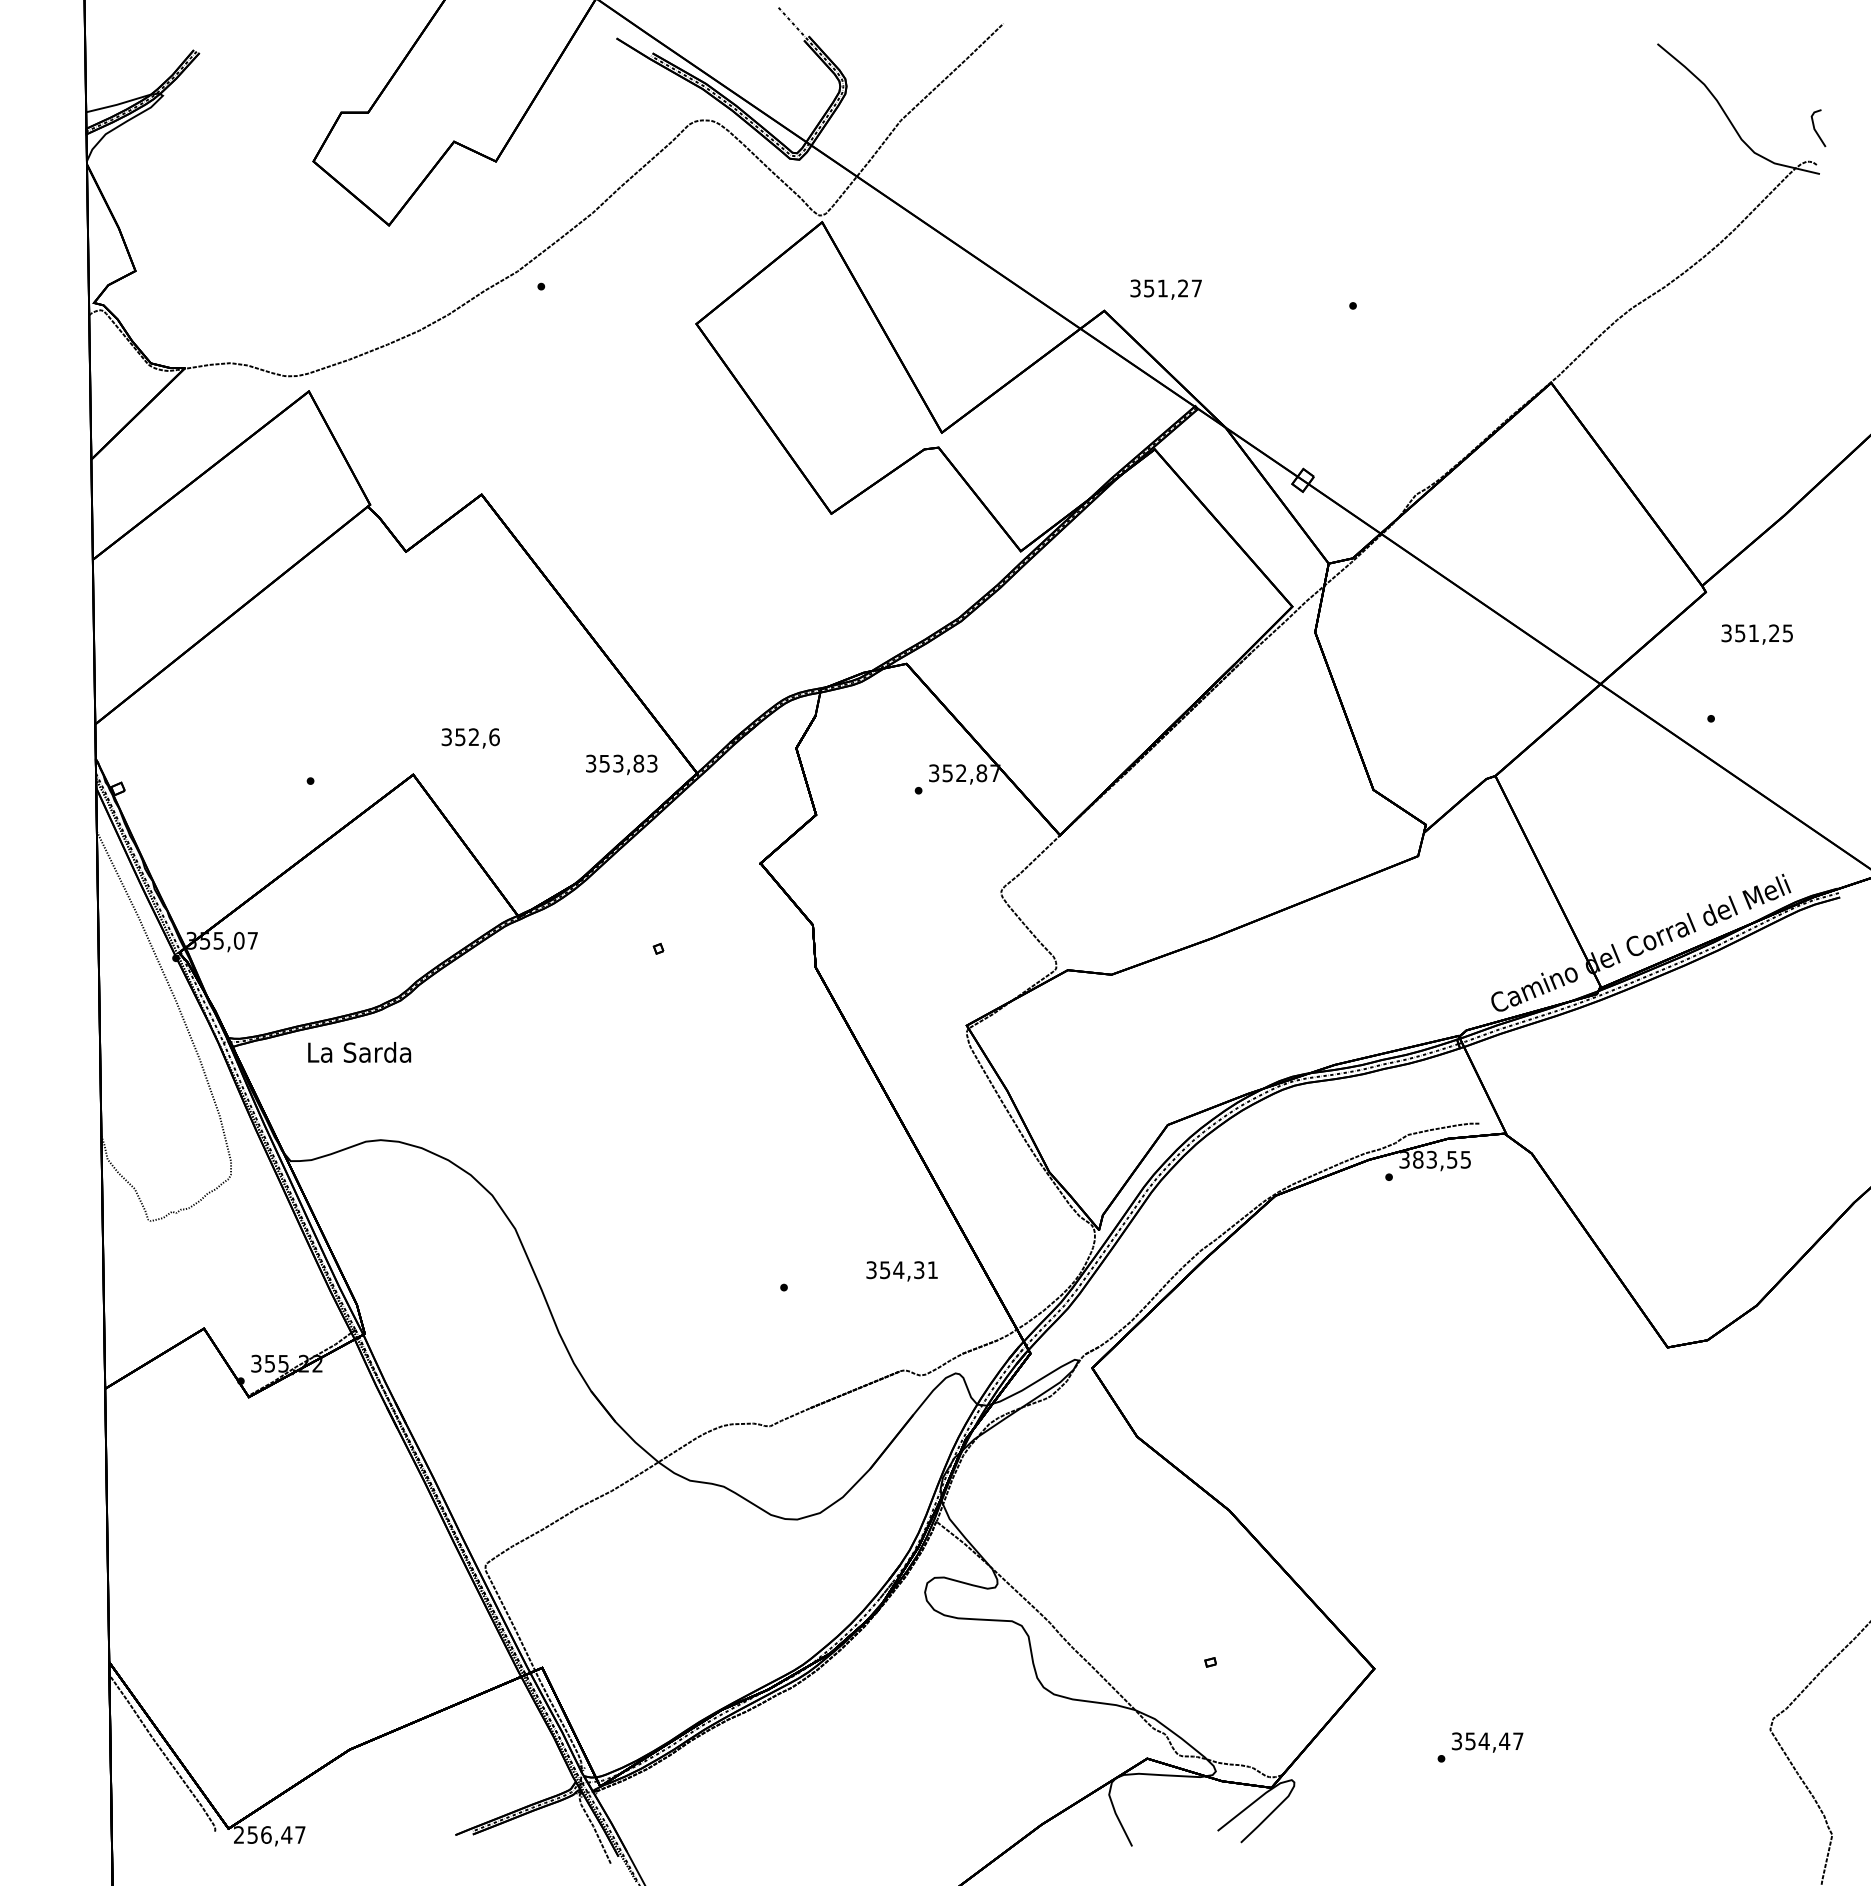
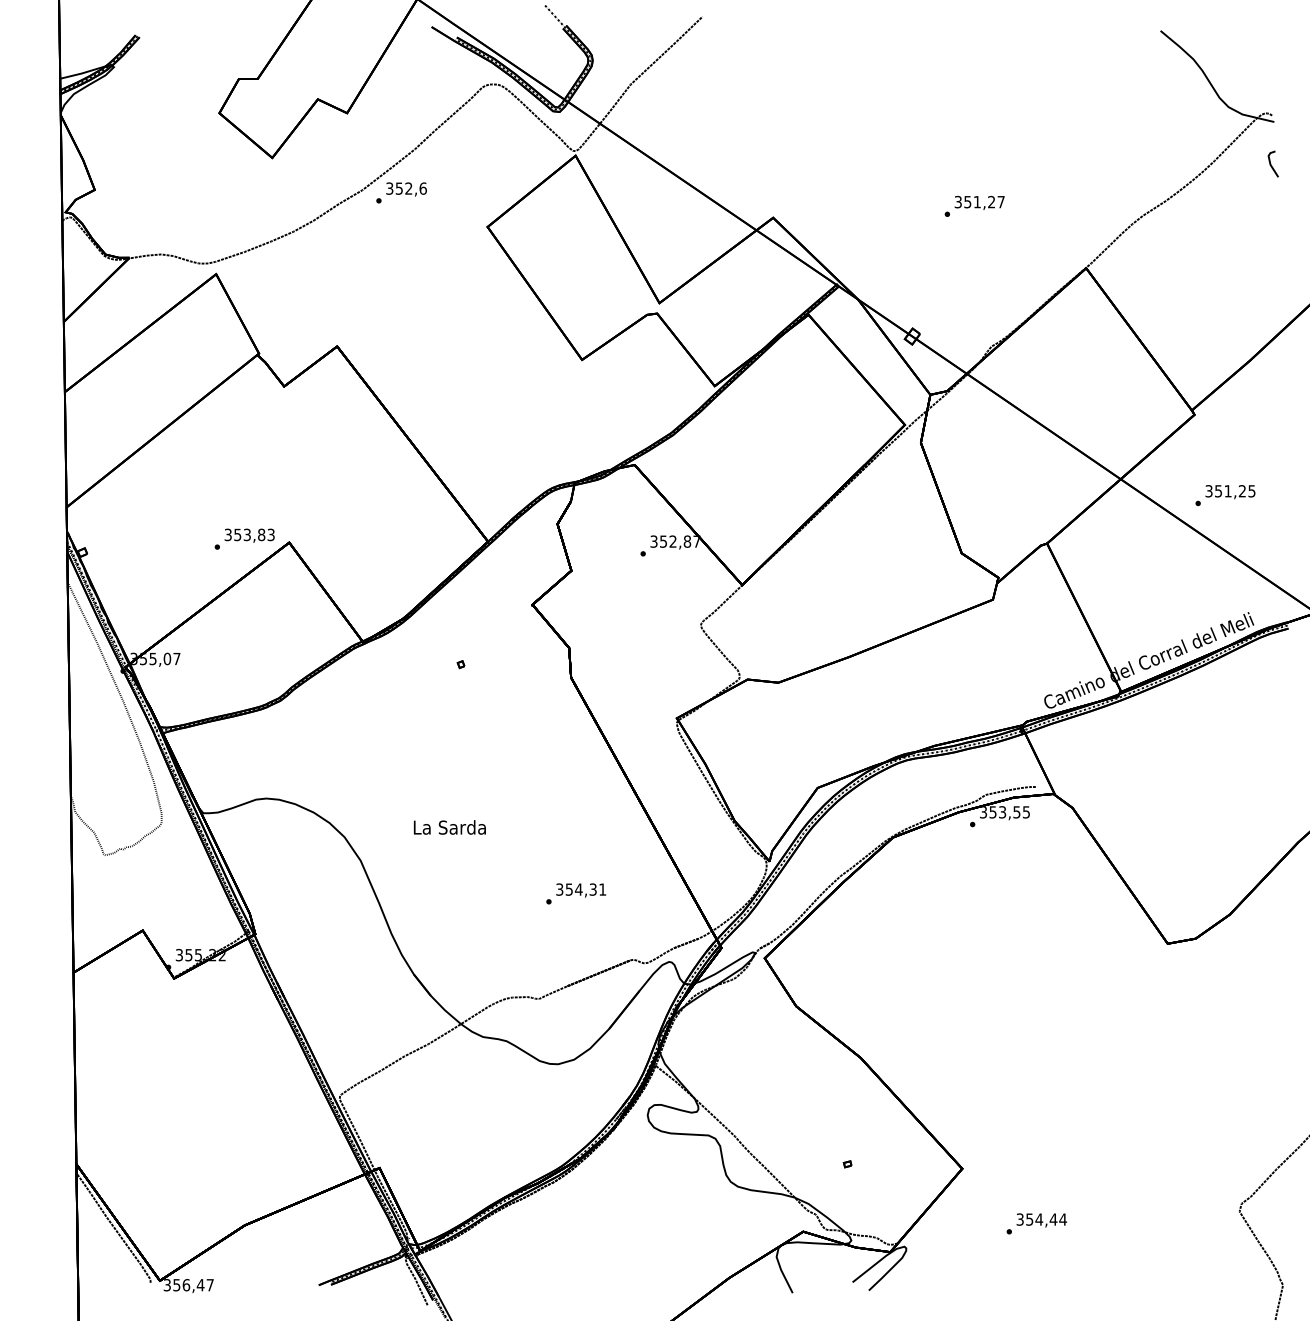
line: (1816, 130) -> (1271, 165), moved
text: (1165, 289) -> (979, 202), moved
text: (1756, 634) -> (1229, 492), moved
text: (470, 738) -> (406, 189), moved
text: (621, 764) -> (249, 535), moved
text: (359, 1052) -> (449, 827), moved
text: (1418, 1159) -> (993, 812), 383,55 -> 353,55
text: (901, 1271) -> (580, 890), moved
text: (1517, 1740) -> (1062, 1218), 354,47 -> 354,44
text: (239, 1834) -> (167, 1284), 256,47 -> 356,47

